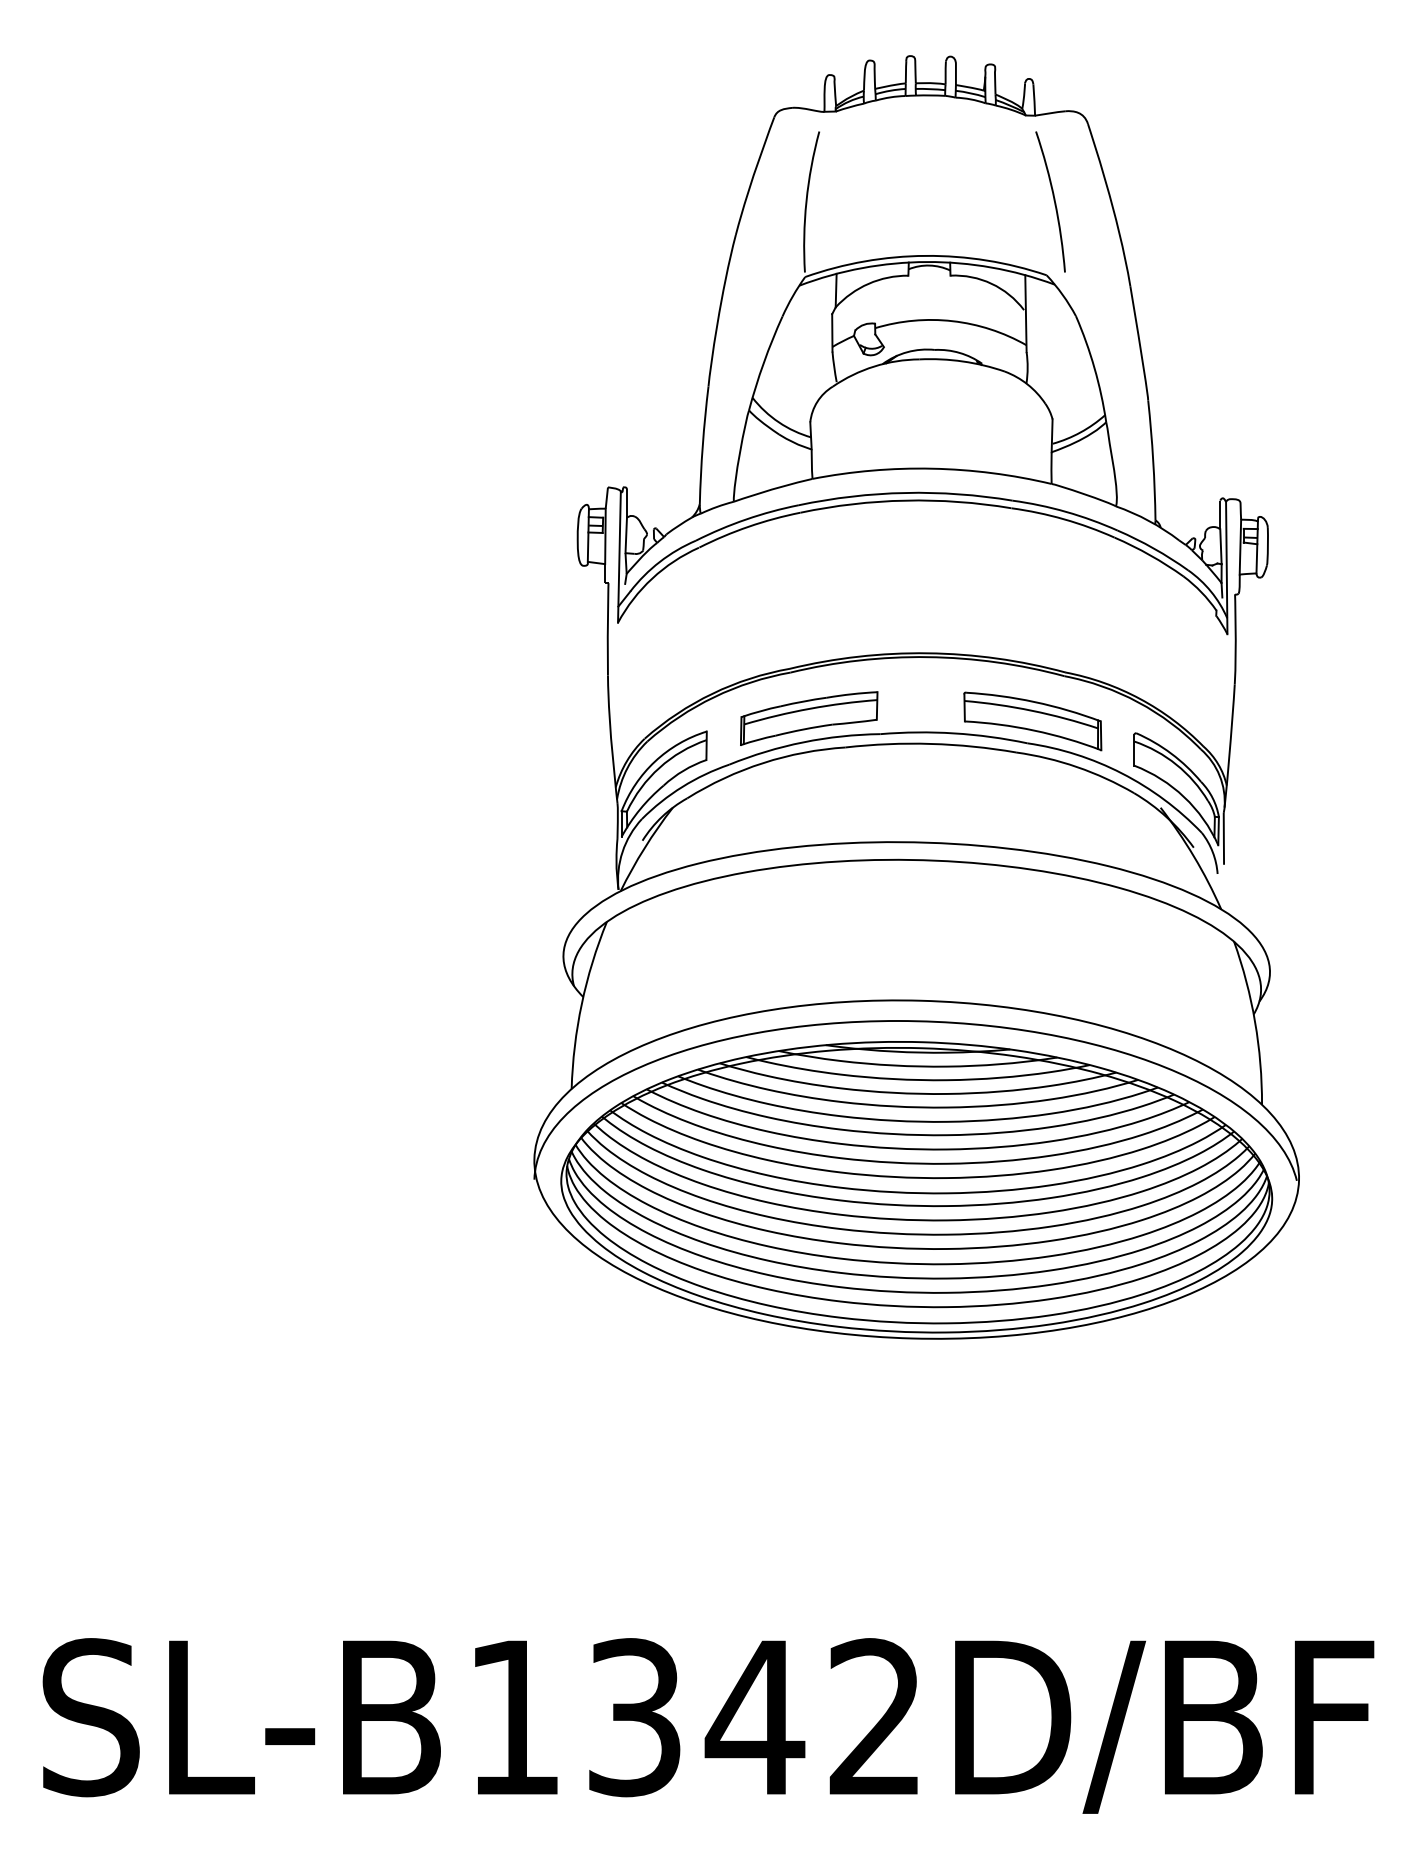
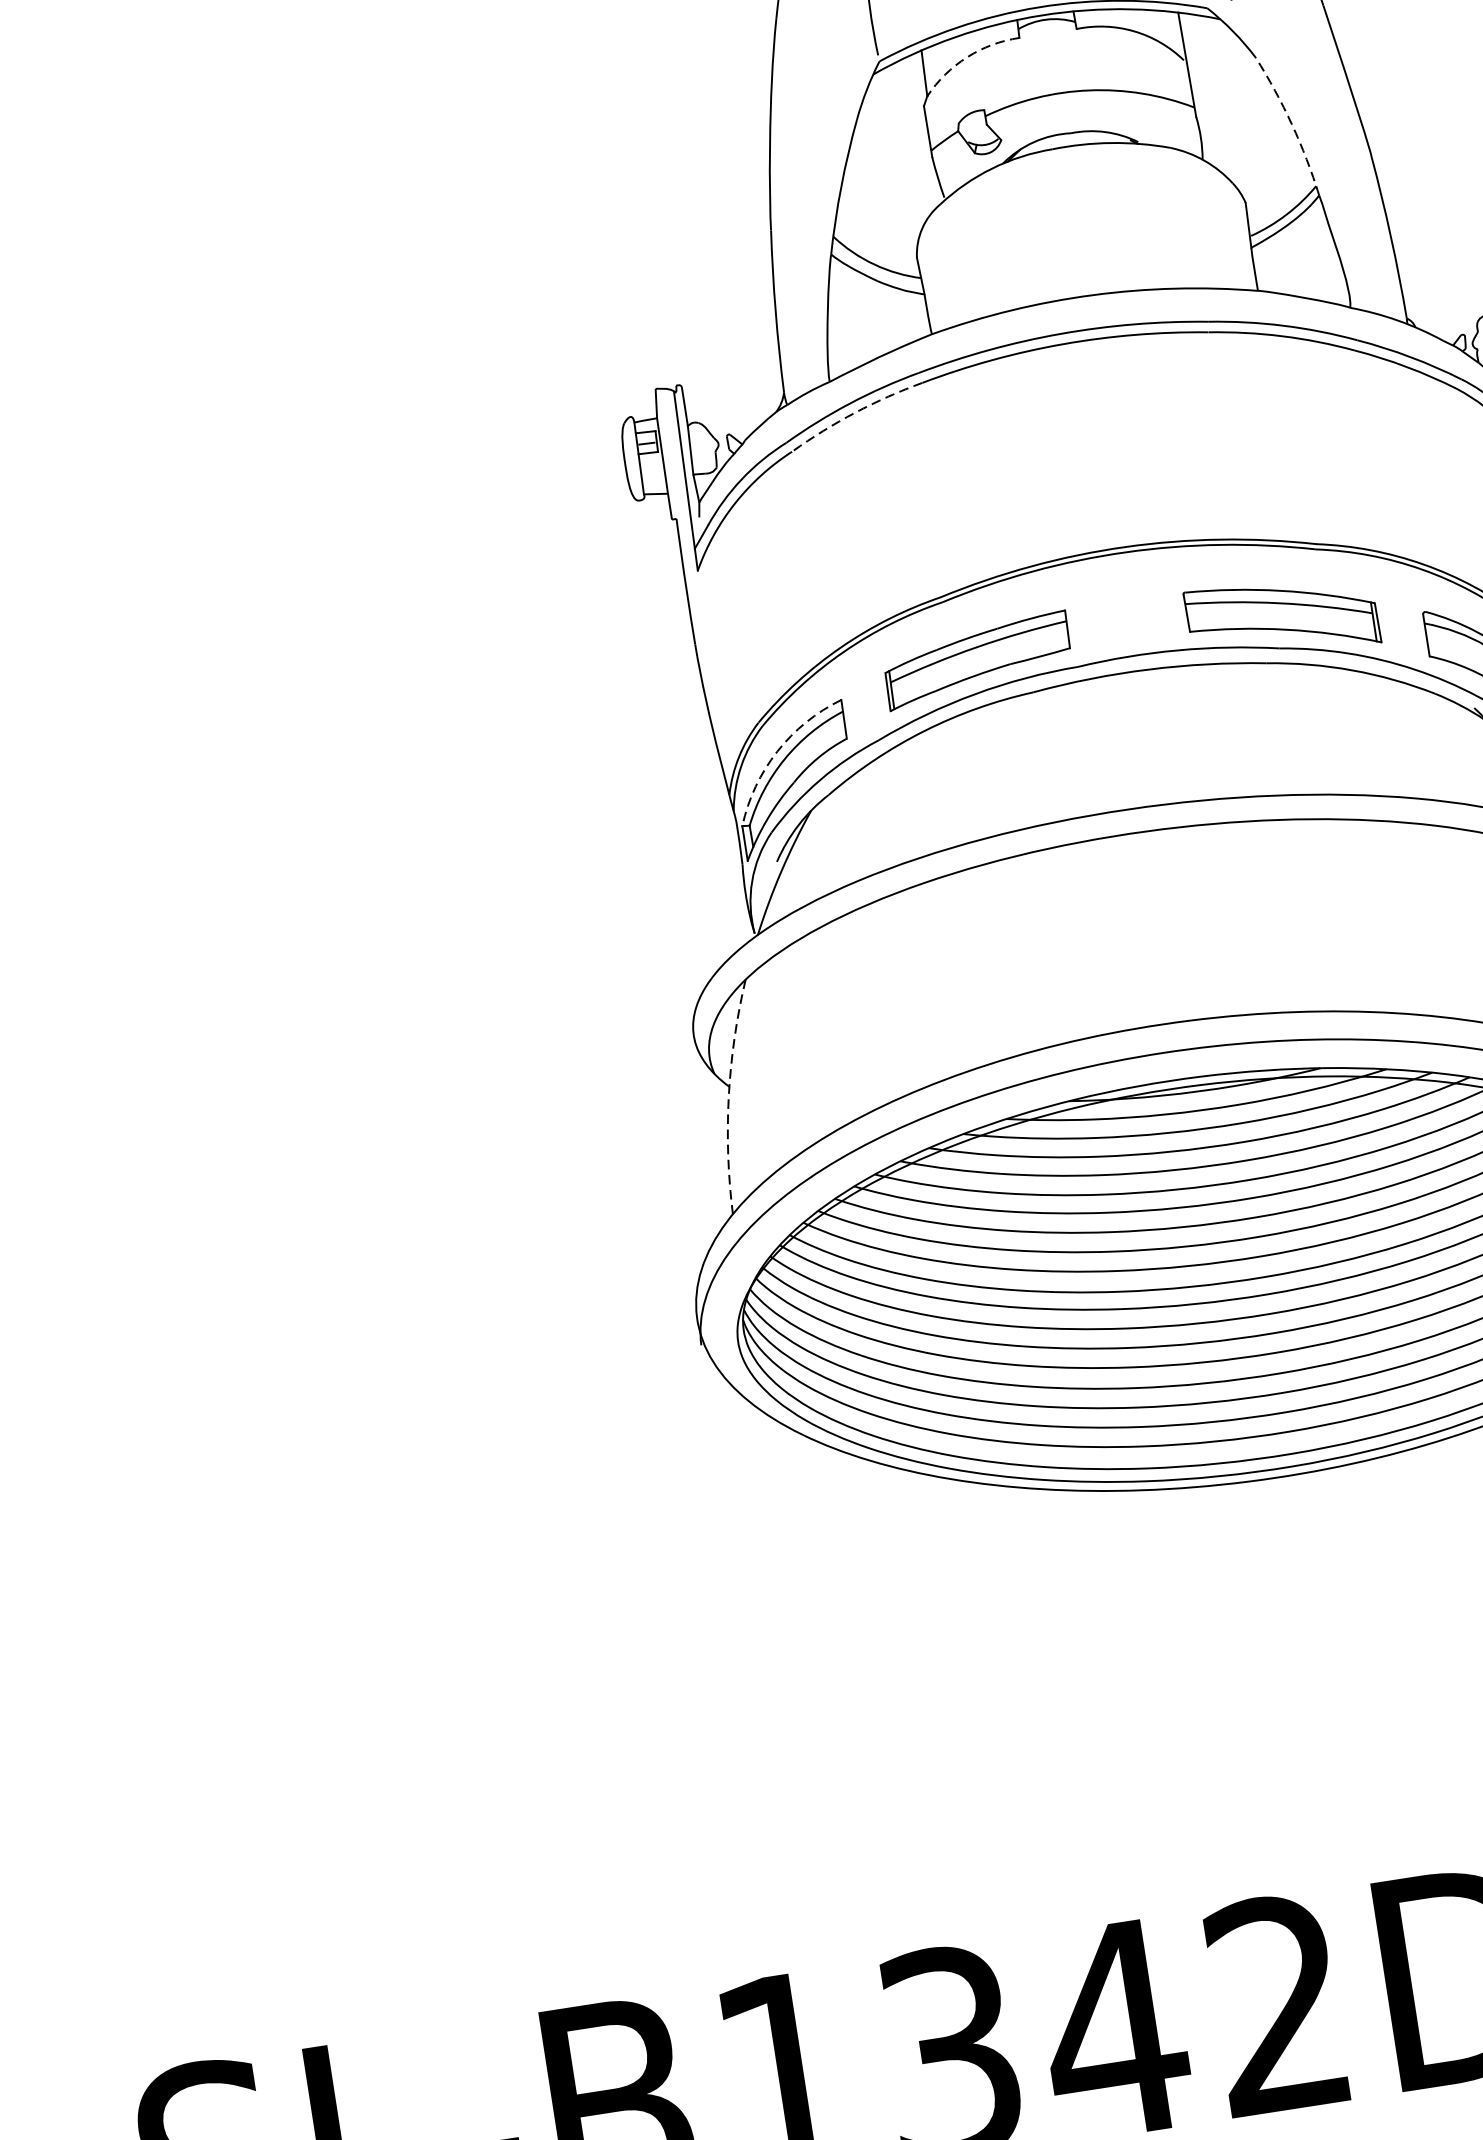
arc: (868, 283) -> (966, 56), solid -> dashed
arc: (1094, 368) -> (1291, 124), solid -> dashed
arc: (748, 526) -> (854, 412), solid -> dashed
arc: (655, 761) -> (777, 751), solid -> dashed
arc: (581, 1003) -> (728, 1095), solid -> dashed

